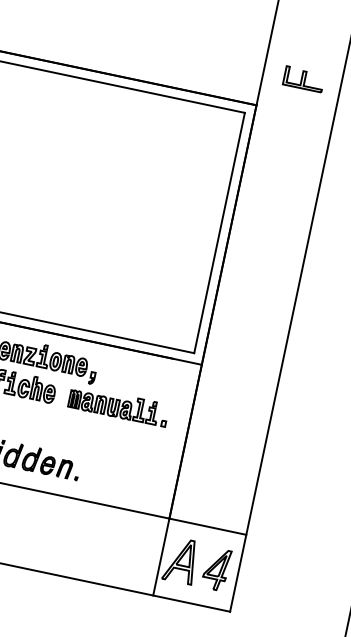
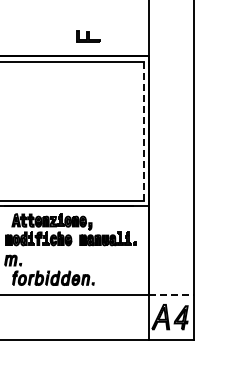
part: (303, 79) -> (88, 36), moved
line: (219, 233) -> (143, 131), solid -> dashed
line: (209, 527) -> (172, 295), solid -> dashed

